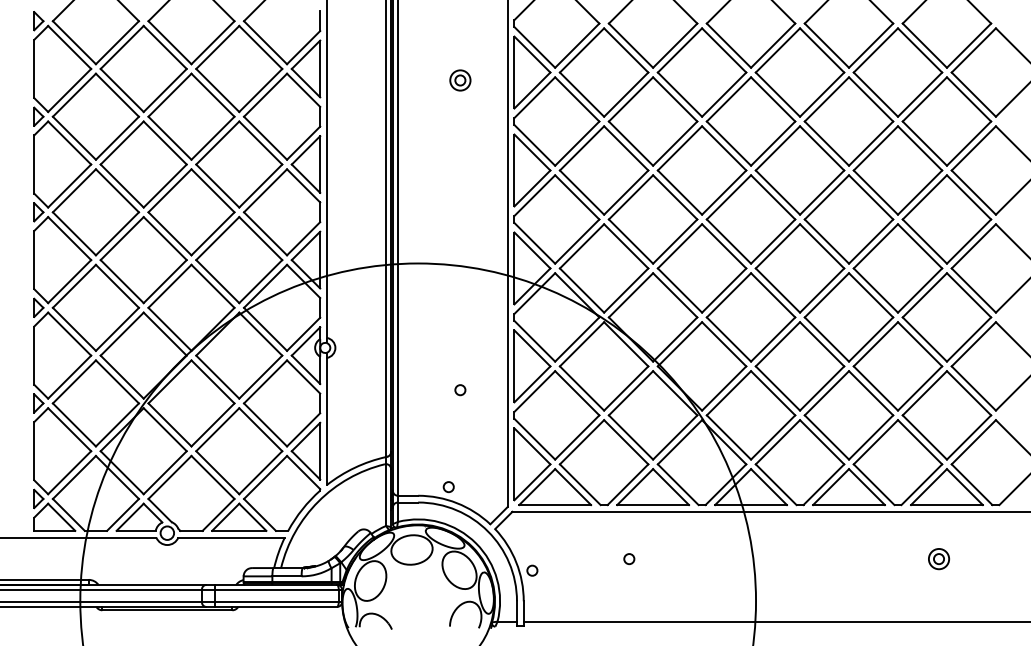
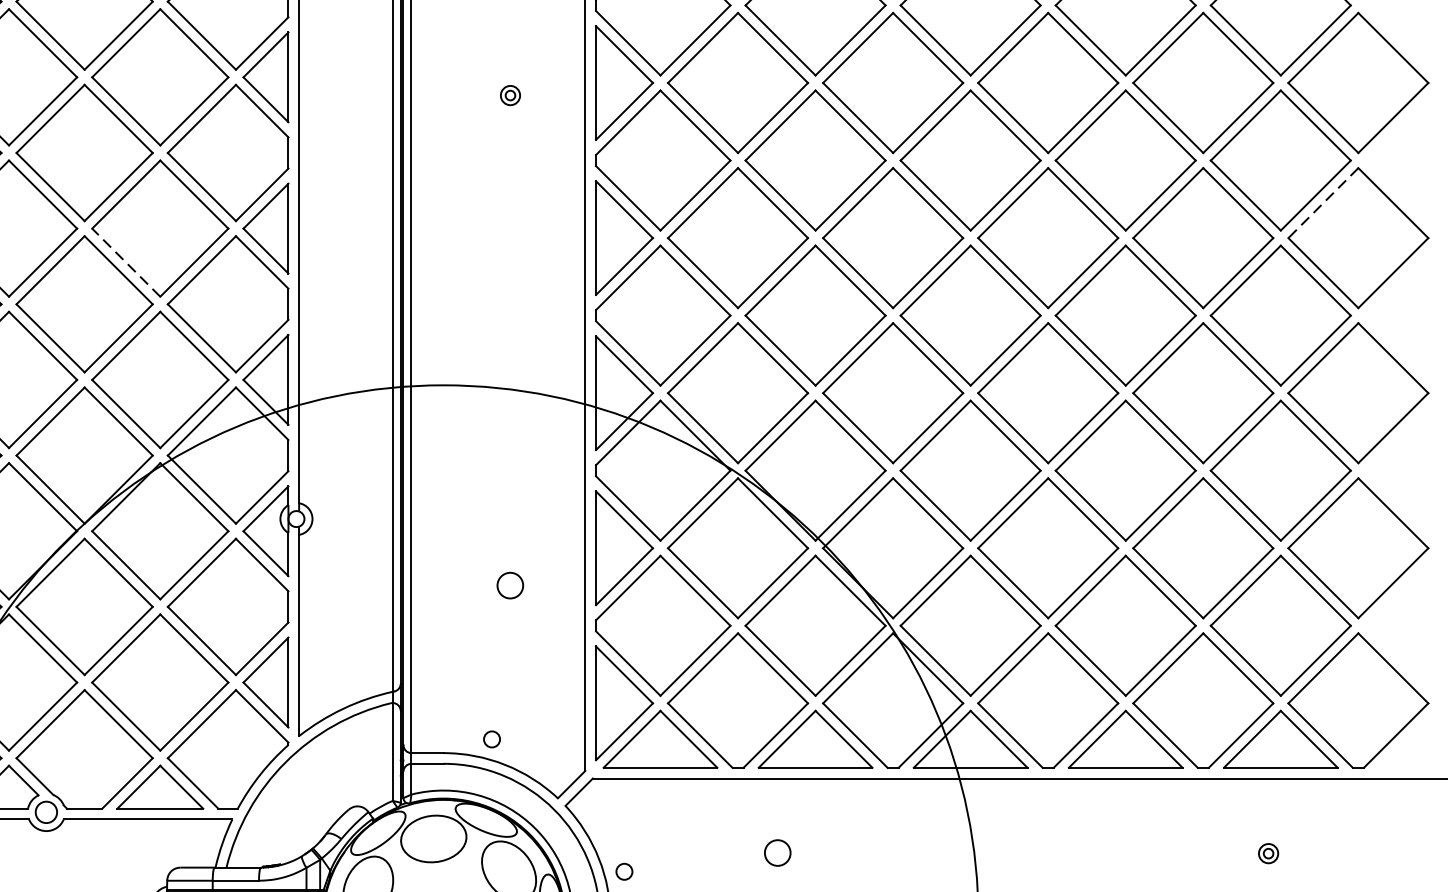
part: (460, 80) -> (510, 95), size x0.6
line: (973, 148) -> (1322, 203), solid -> dashed
line: (217, 185) -> (125, 261), solid -> dashed
circle: (460, 390) -> (510, 586), size x1.6
circle: (629, 559) -> (778, 854), size x1.6
part: (939, 559) -> (1269, 854), size x0.6

